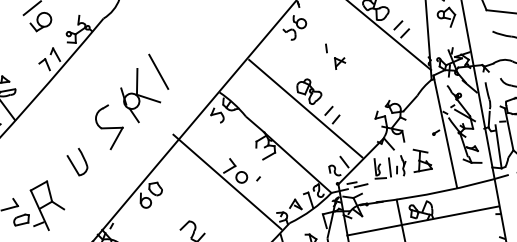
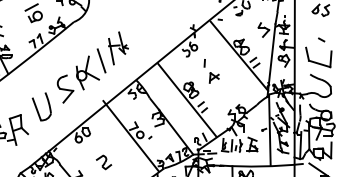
part: (181, 47) -> (118, 48), added
part: (335, 56) -> (211, 71), size x1.43
part: (77, 161) -> (41, 106), size x1.67

